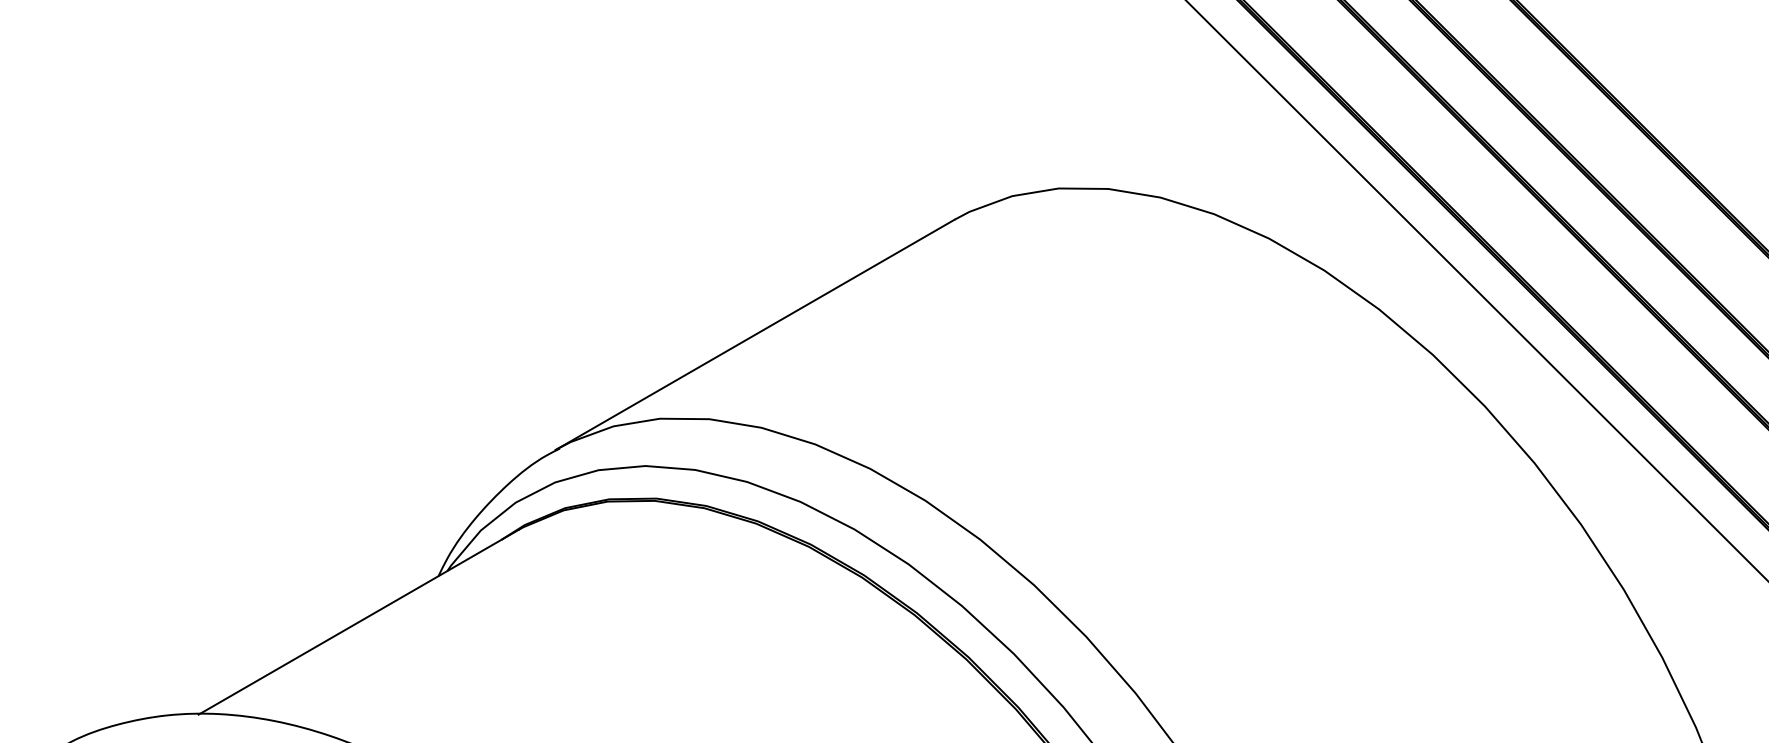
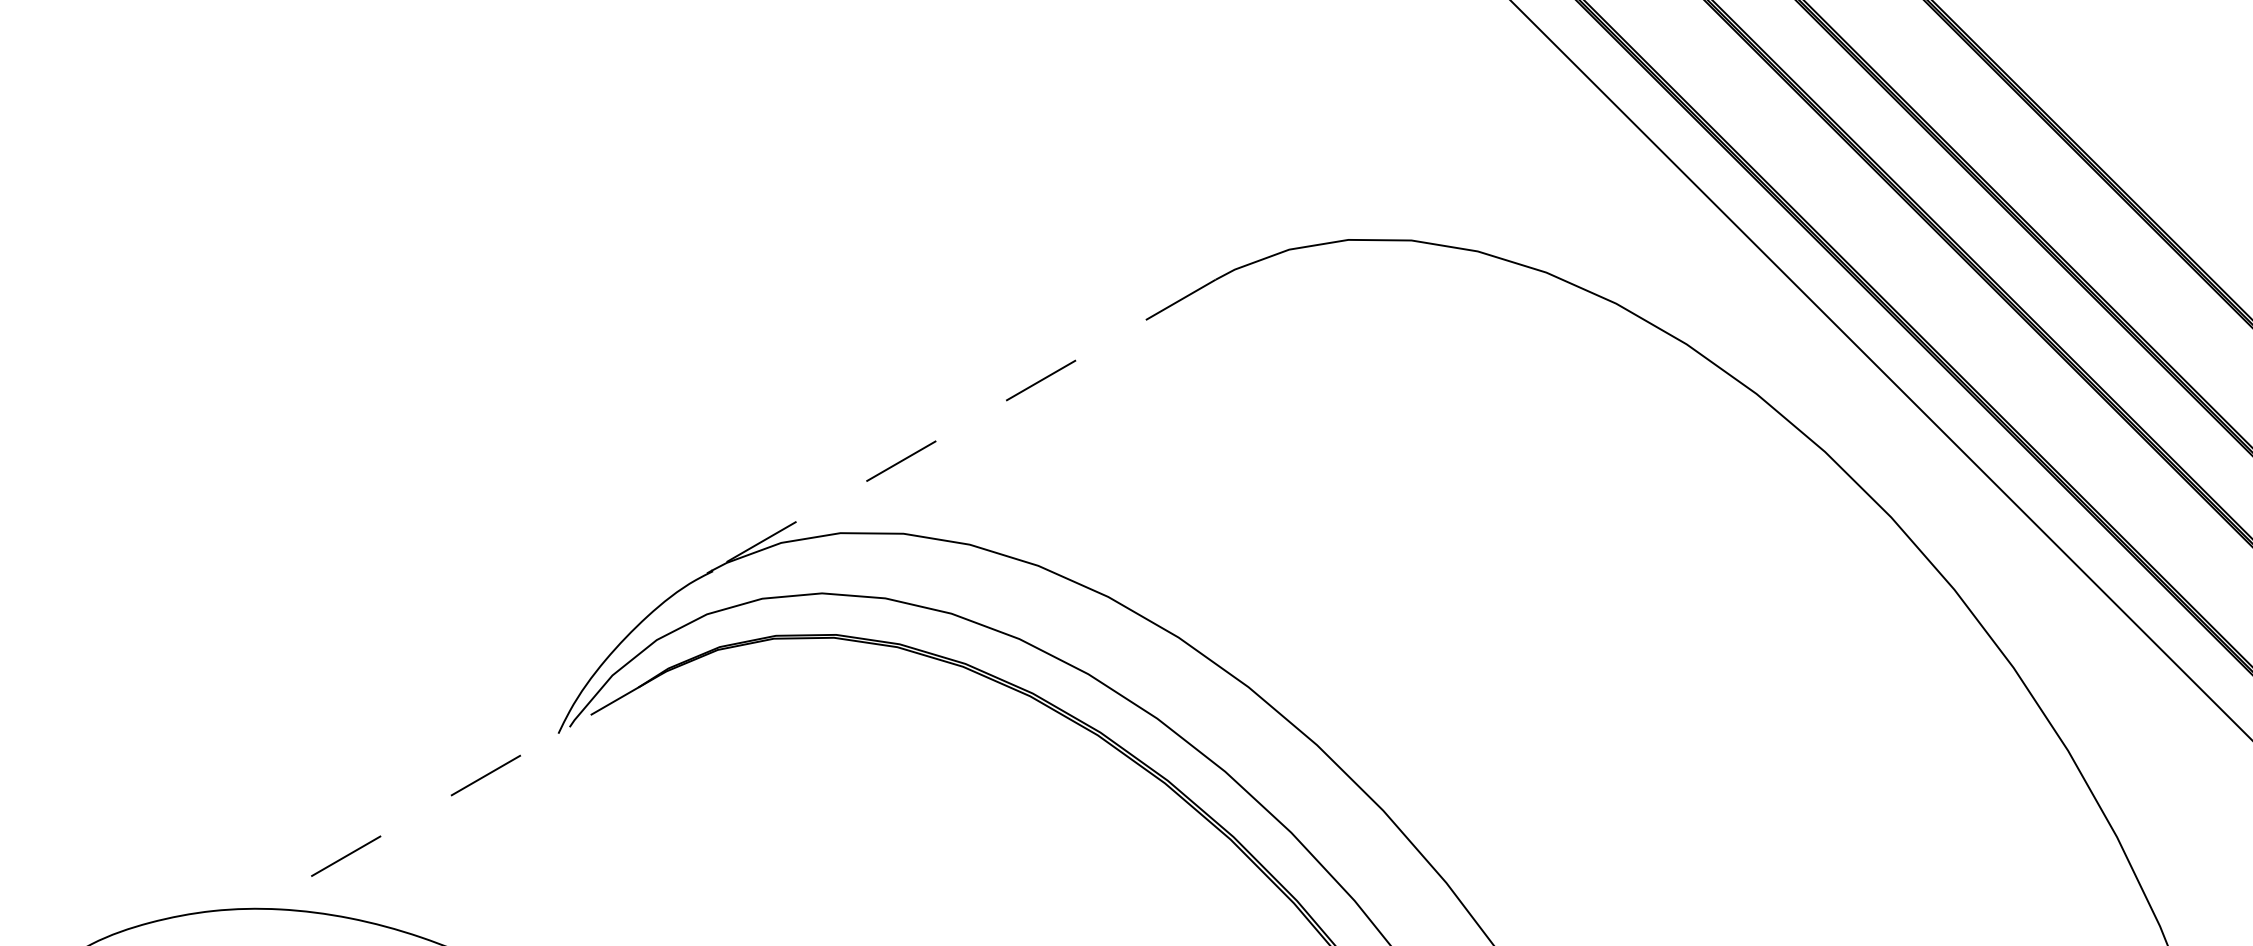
line: (754, 335) -> (960, 427), solid -> dashed
line: (358, 622) -> (456, 792), solid -> dashed

